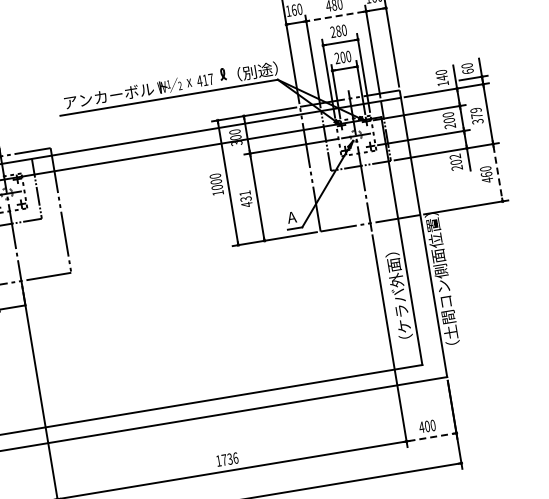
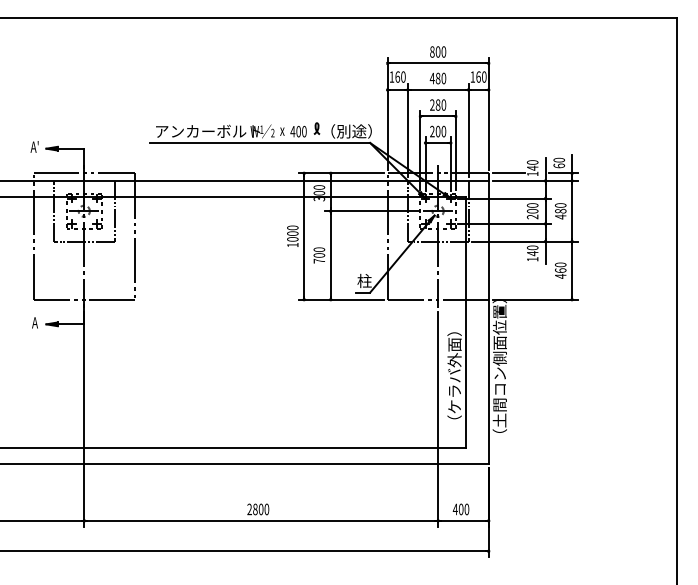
line: (335, 15) -> (437, 89), dashed -> solid
text: (208, 79) -> (301, 131), 417 -> 400
line: (419, 87) -> (508, 173), added
text: (476, 116) -> (560, 211), 379 -> 480
text: (456, 162) -> (532, 253), 202 -> 140
line: (498, 173) -> (572, 271), dashed -> solid
text: (246, 199) -> (319, 255), 431 -> 700
text: (294, 216) -> (364, 280), A -> 柱
line: (431, 436) -> (463, 520), dashed -> solid
text: (227, 459) -> (258, 509), 1736 -> 2800

